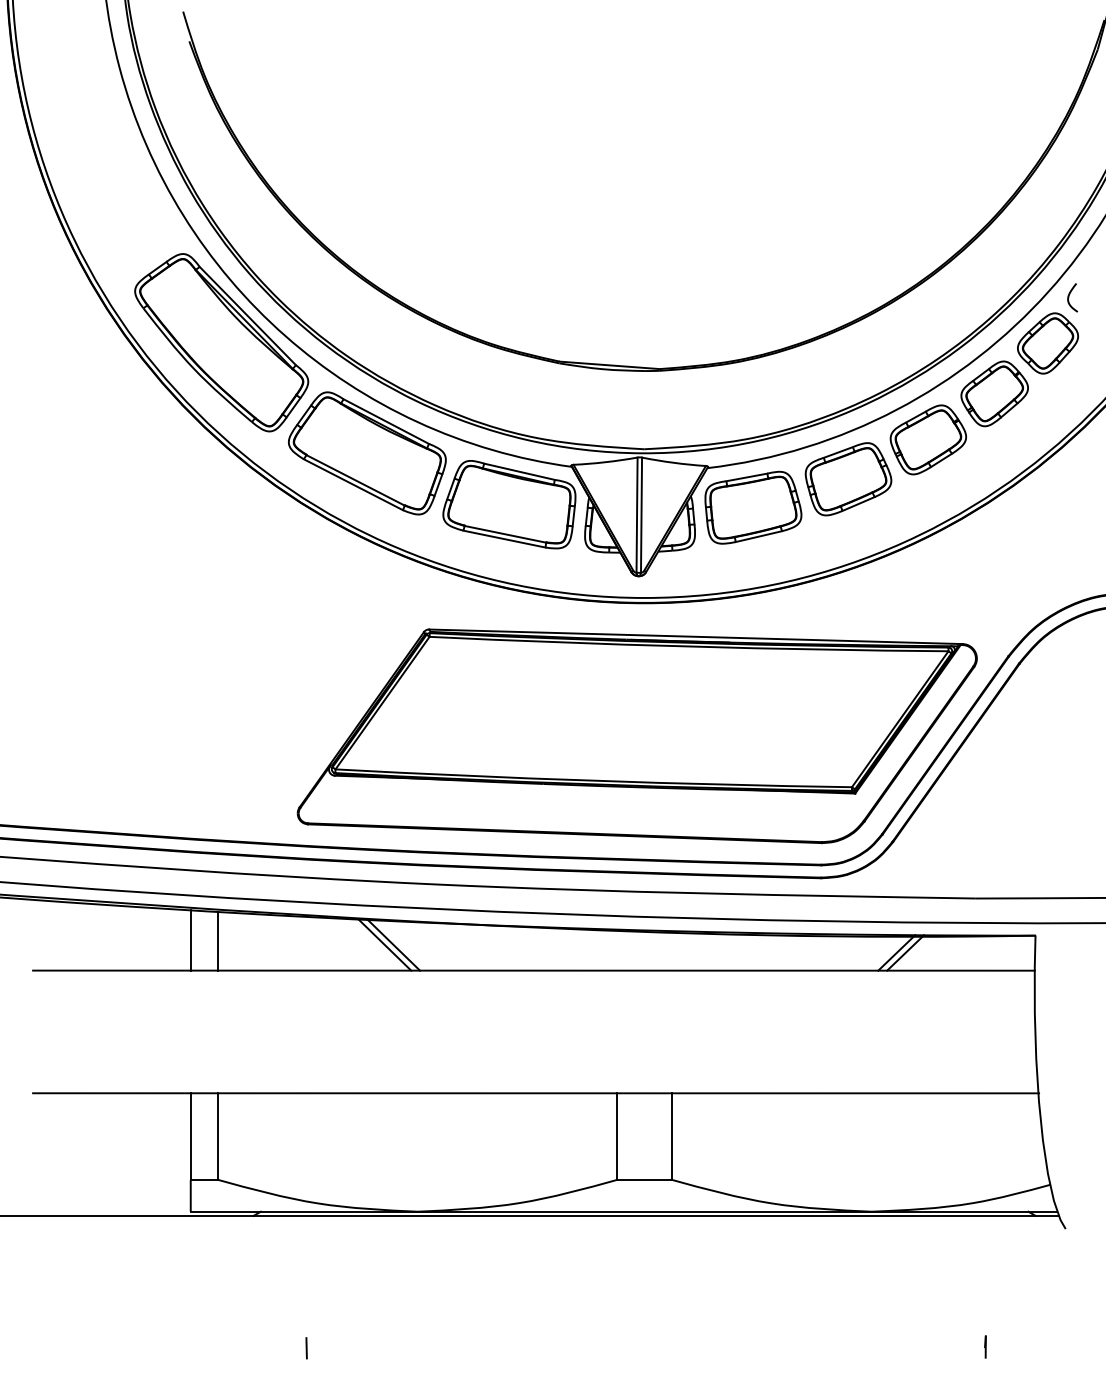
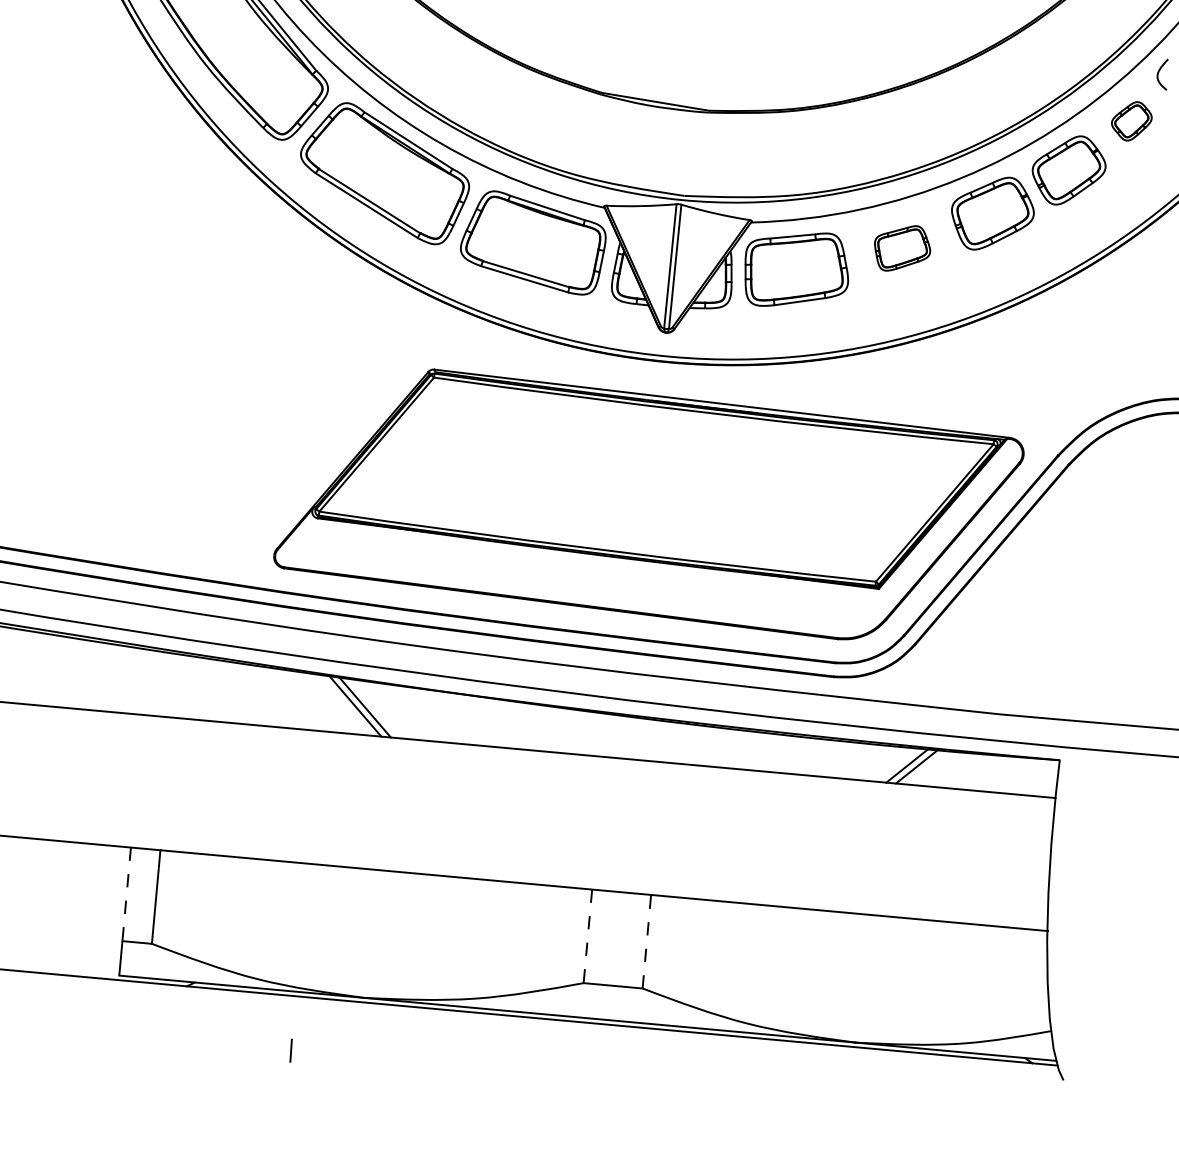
part: (1048, 343) -> (1132, 121), size x0.6
part: (848, 479) -> (902, 248), size x0.6
line: (190, 940) -> (145, 682), removed
line: (218, 941) -> (175, 686), removed
line: (671, 1136) -> (646, 941), solid -> dashed
line: (190, 1137) -> (126, 895), solid -> dashed
line: (617, 1137) -> (587, 937), solid -> dashed
line: (306, 1348) -> (290, 1050), moved

